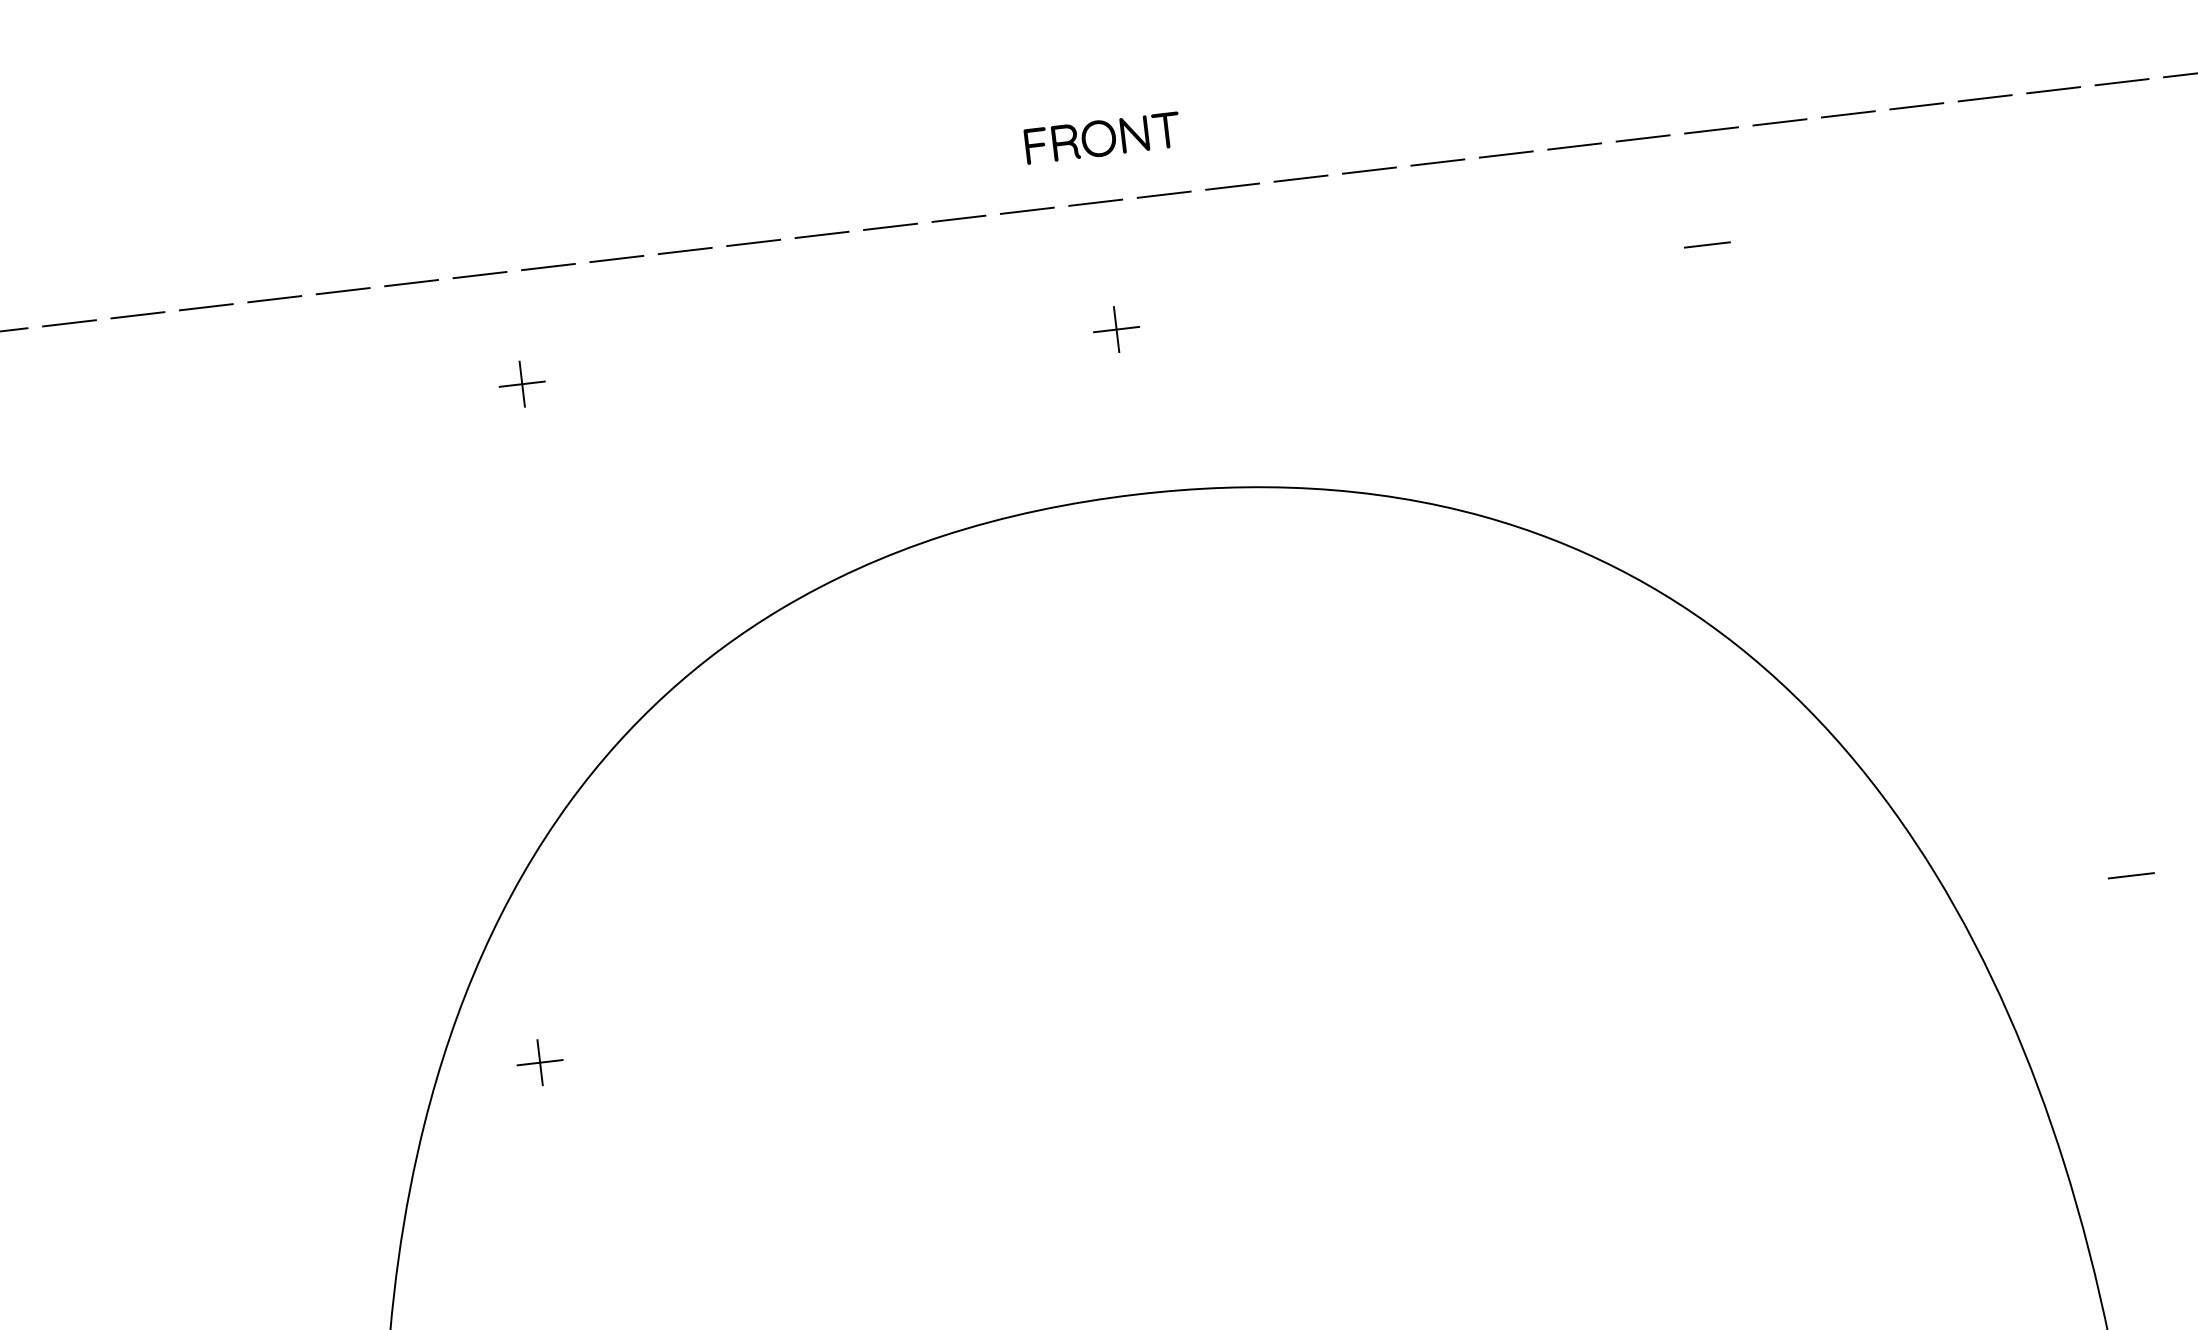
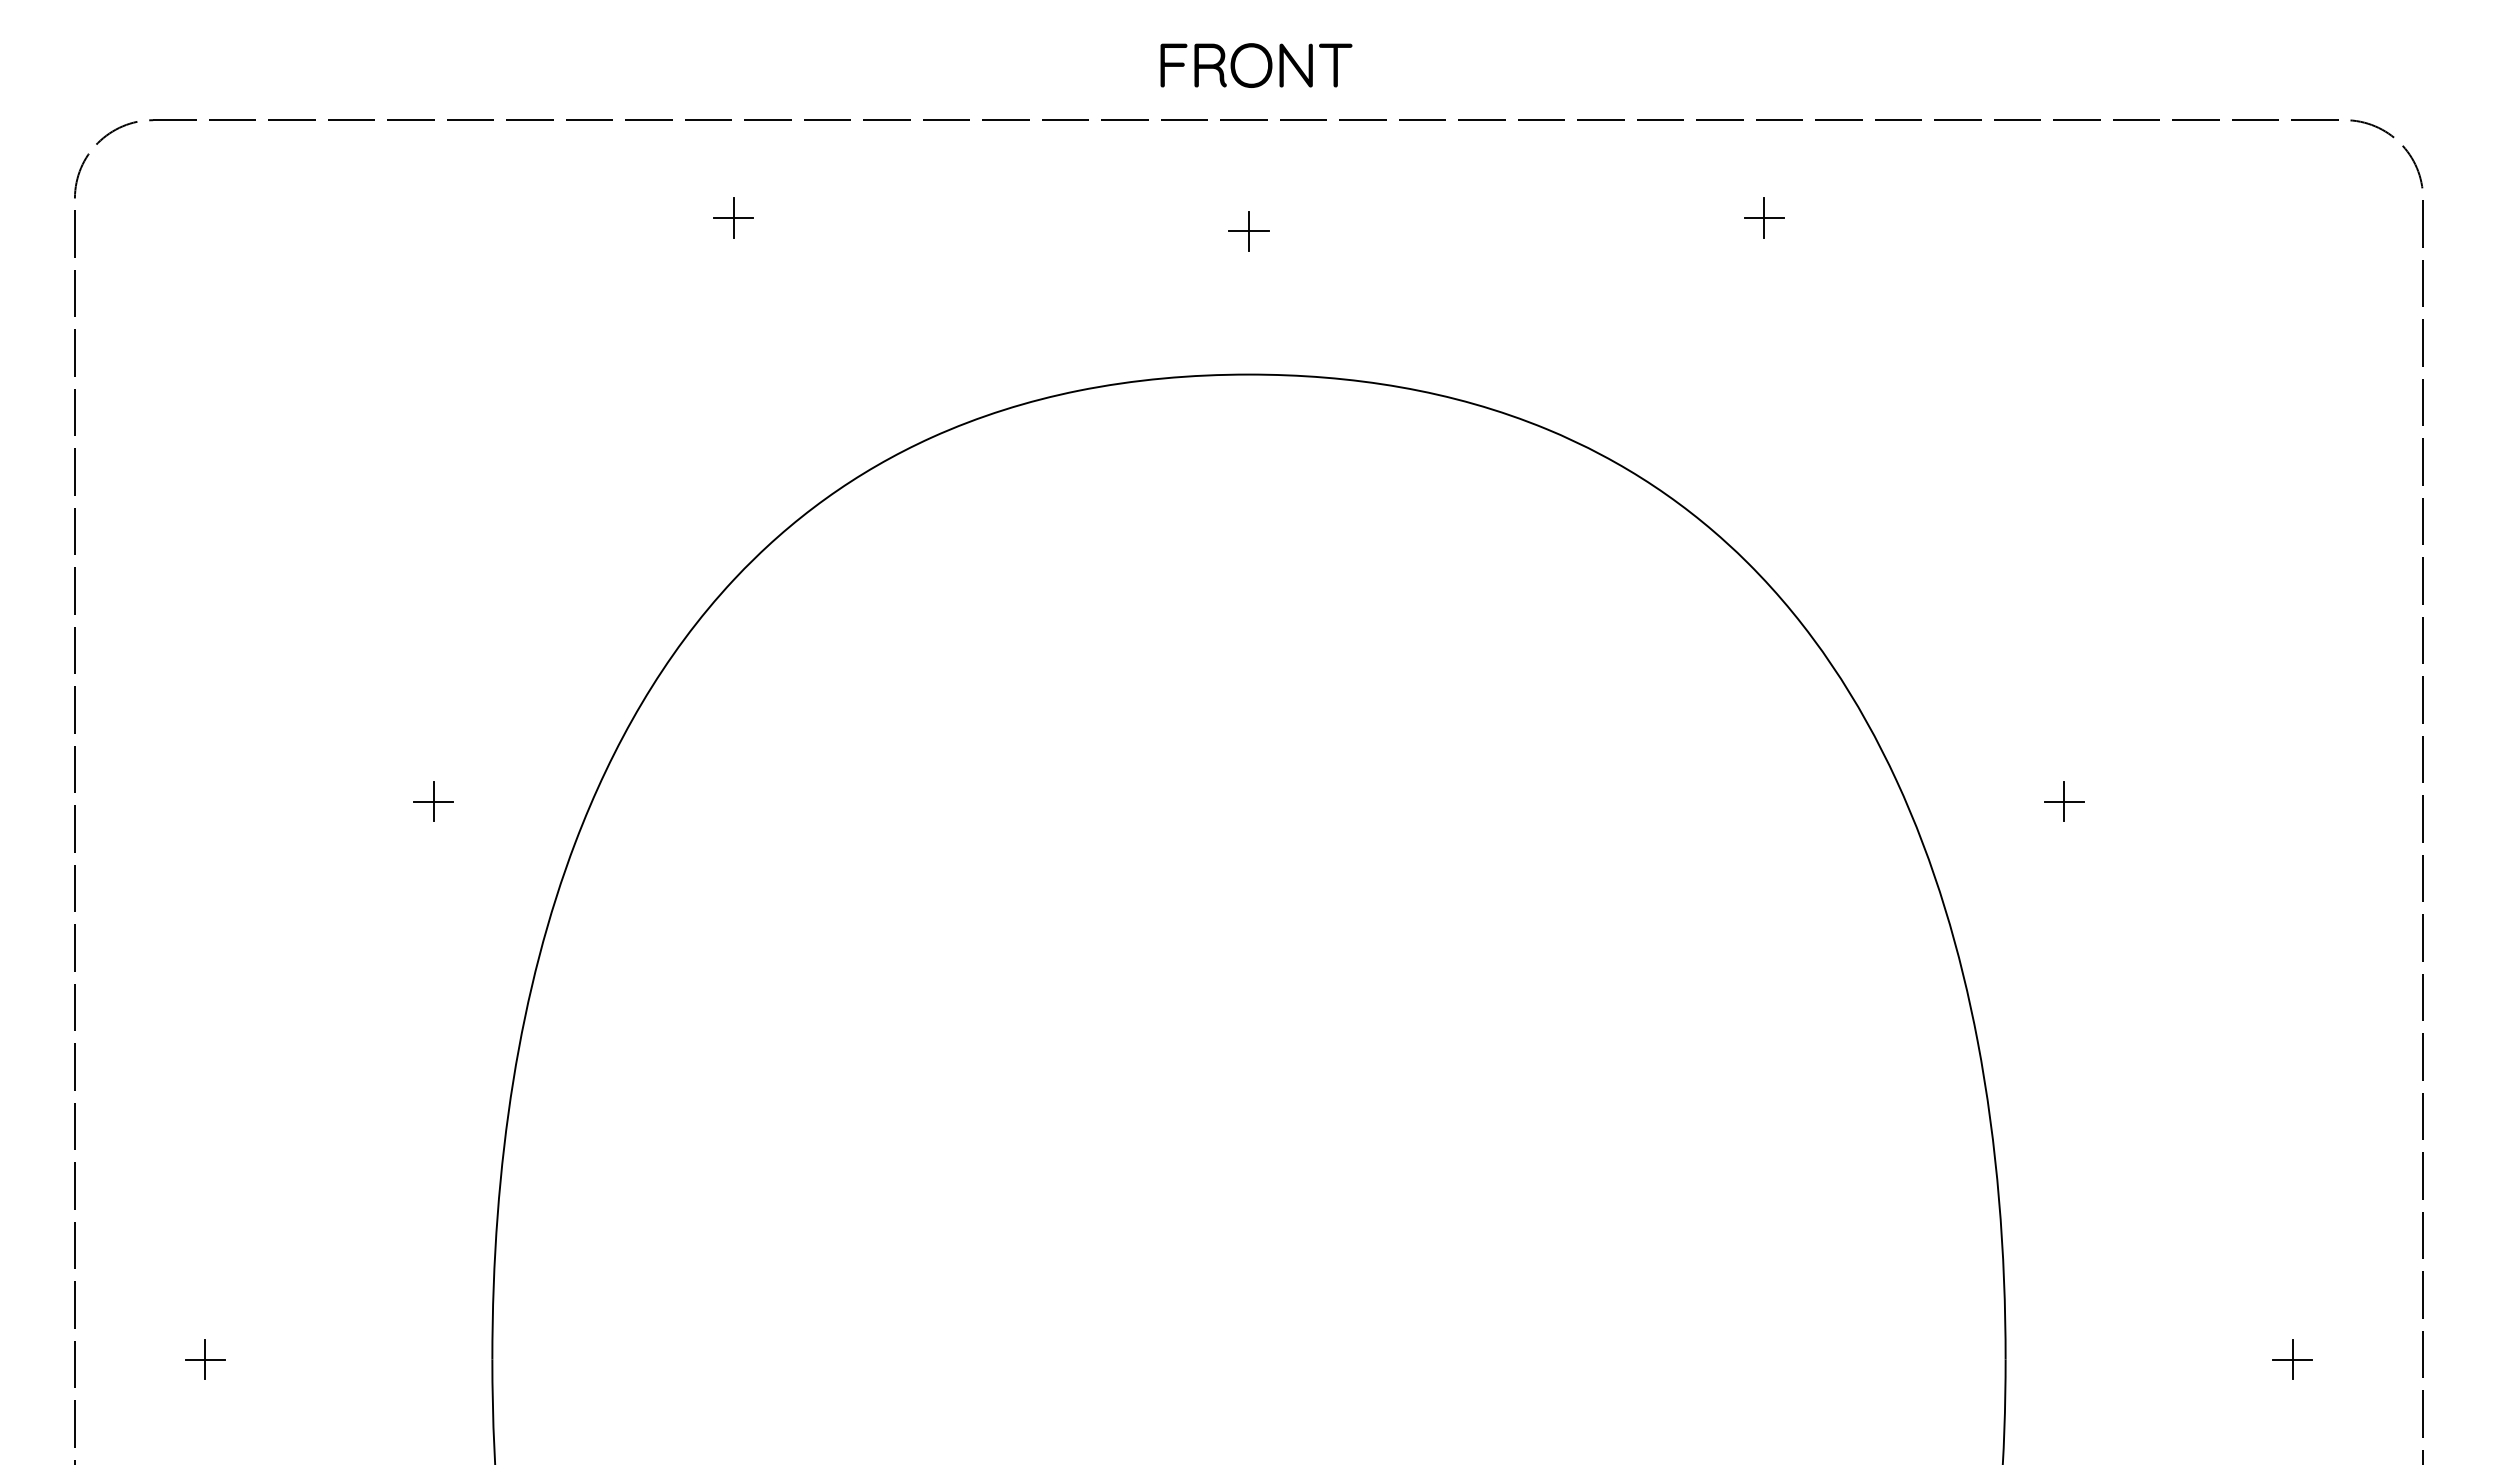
part: (1102, 138) -> (1256, 65), size x1.43
line: (1707, 244) -> (1764, 217), added
line: (2131, 875) -> (2064, 801), added
part: (539, 1062) -> (433, 801), moved

